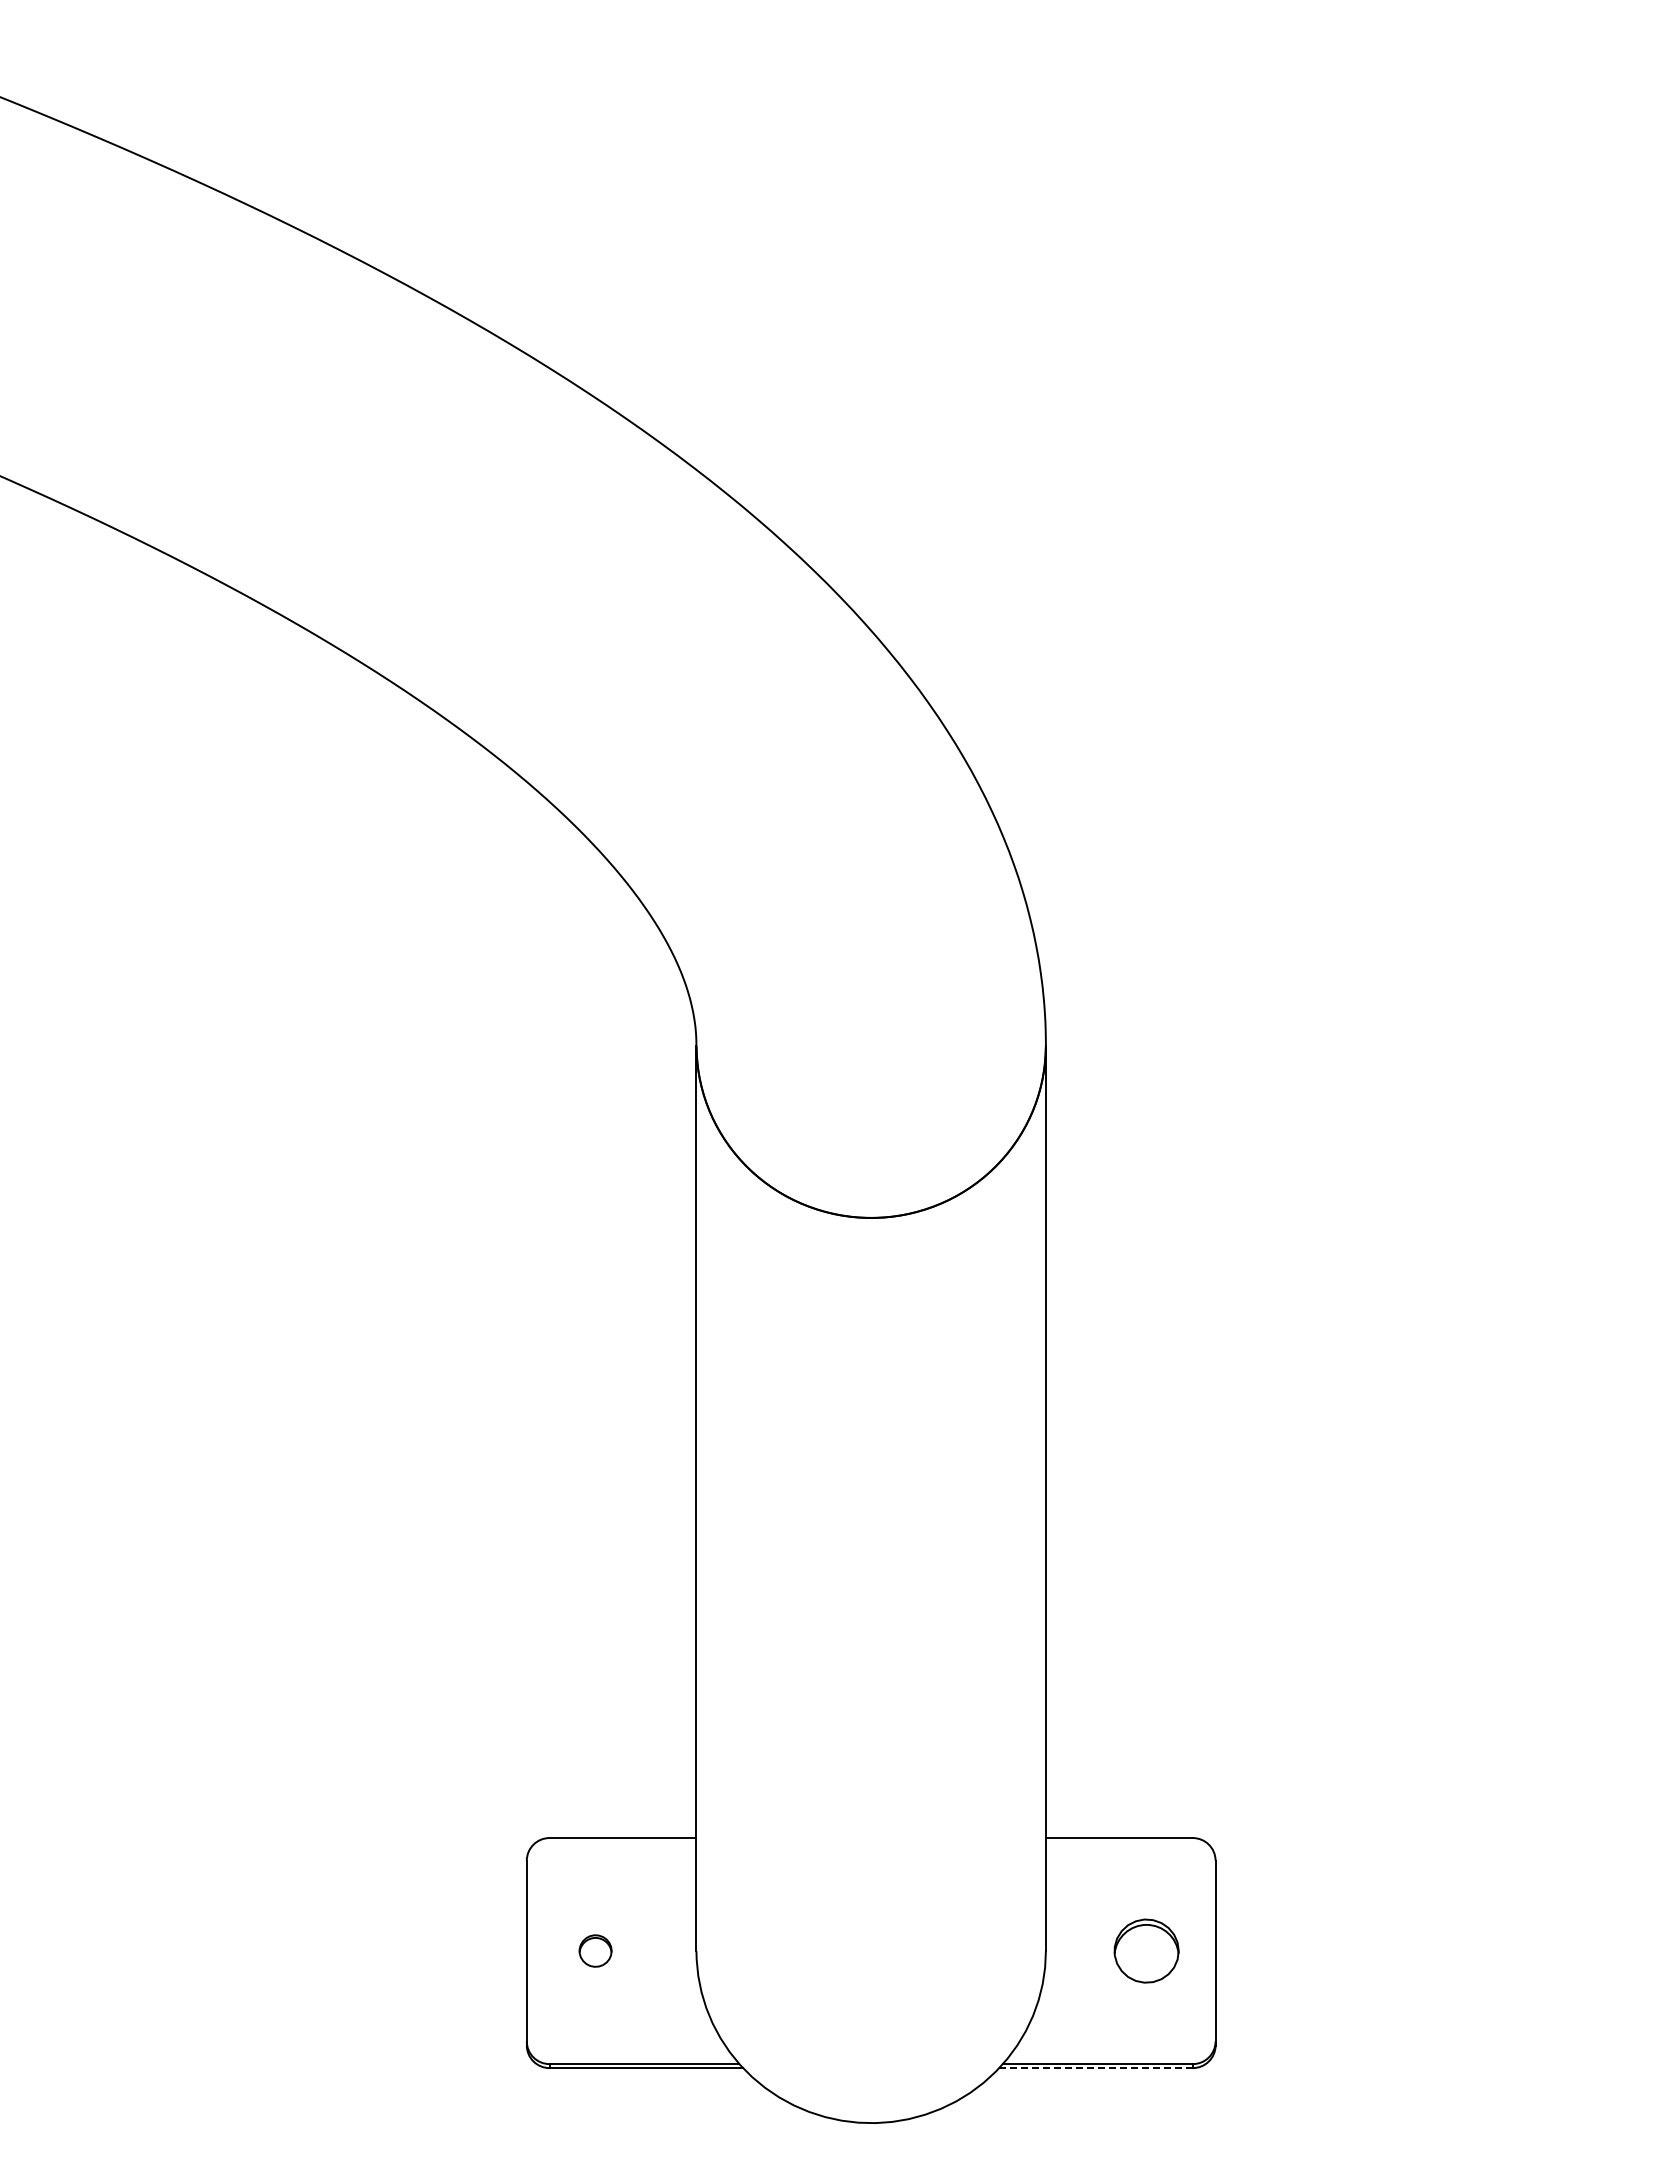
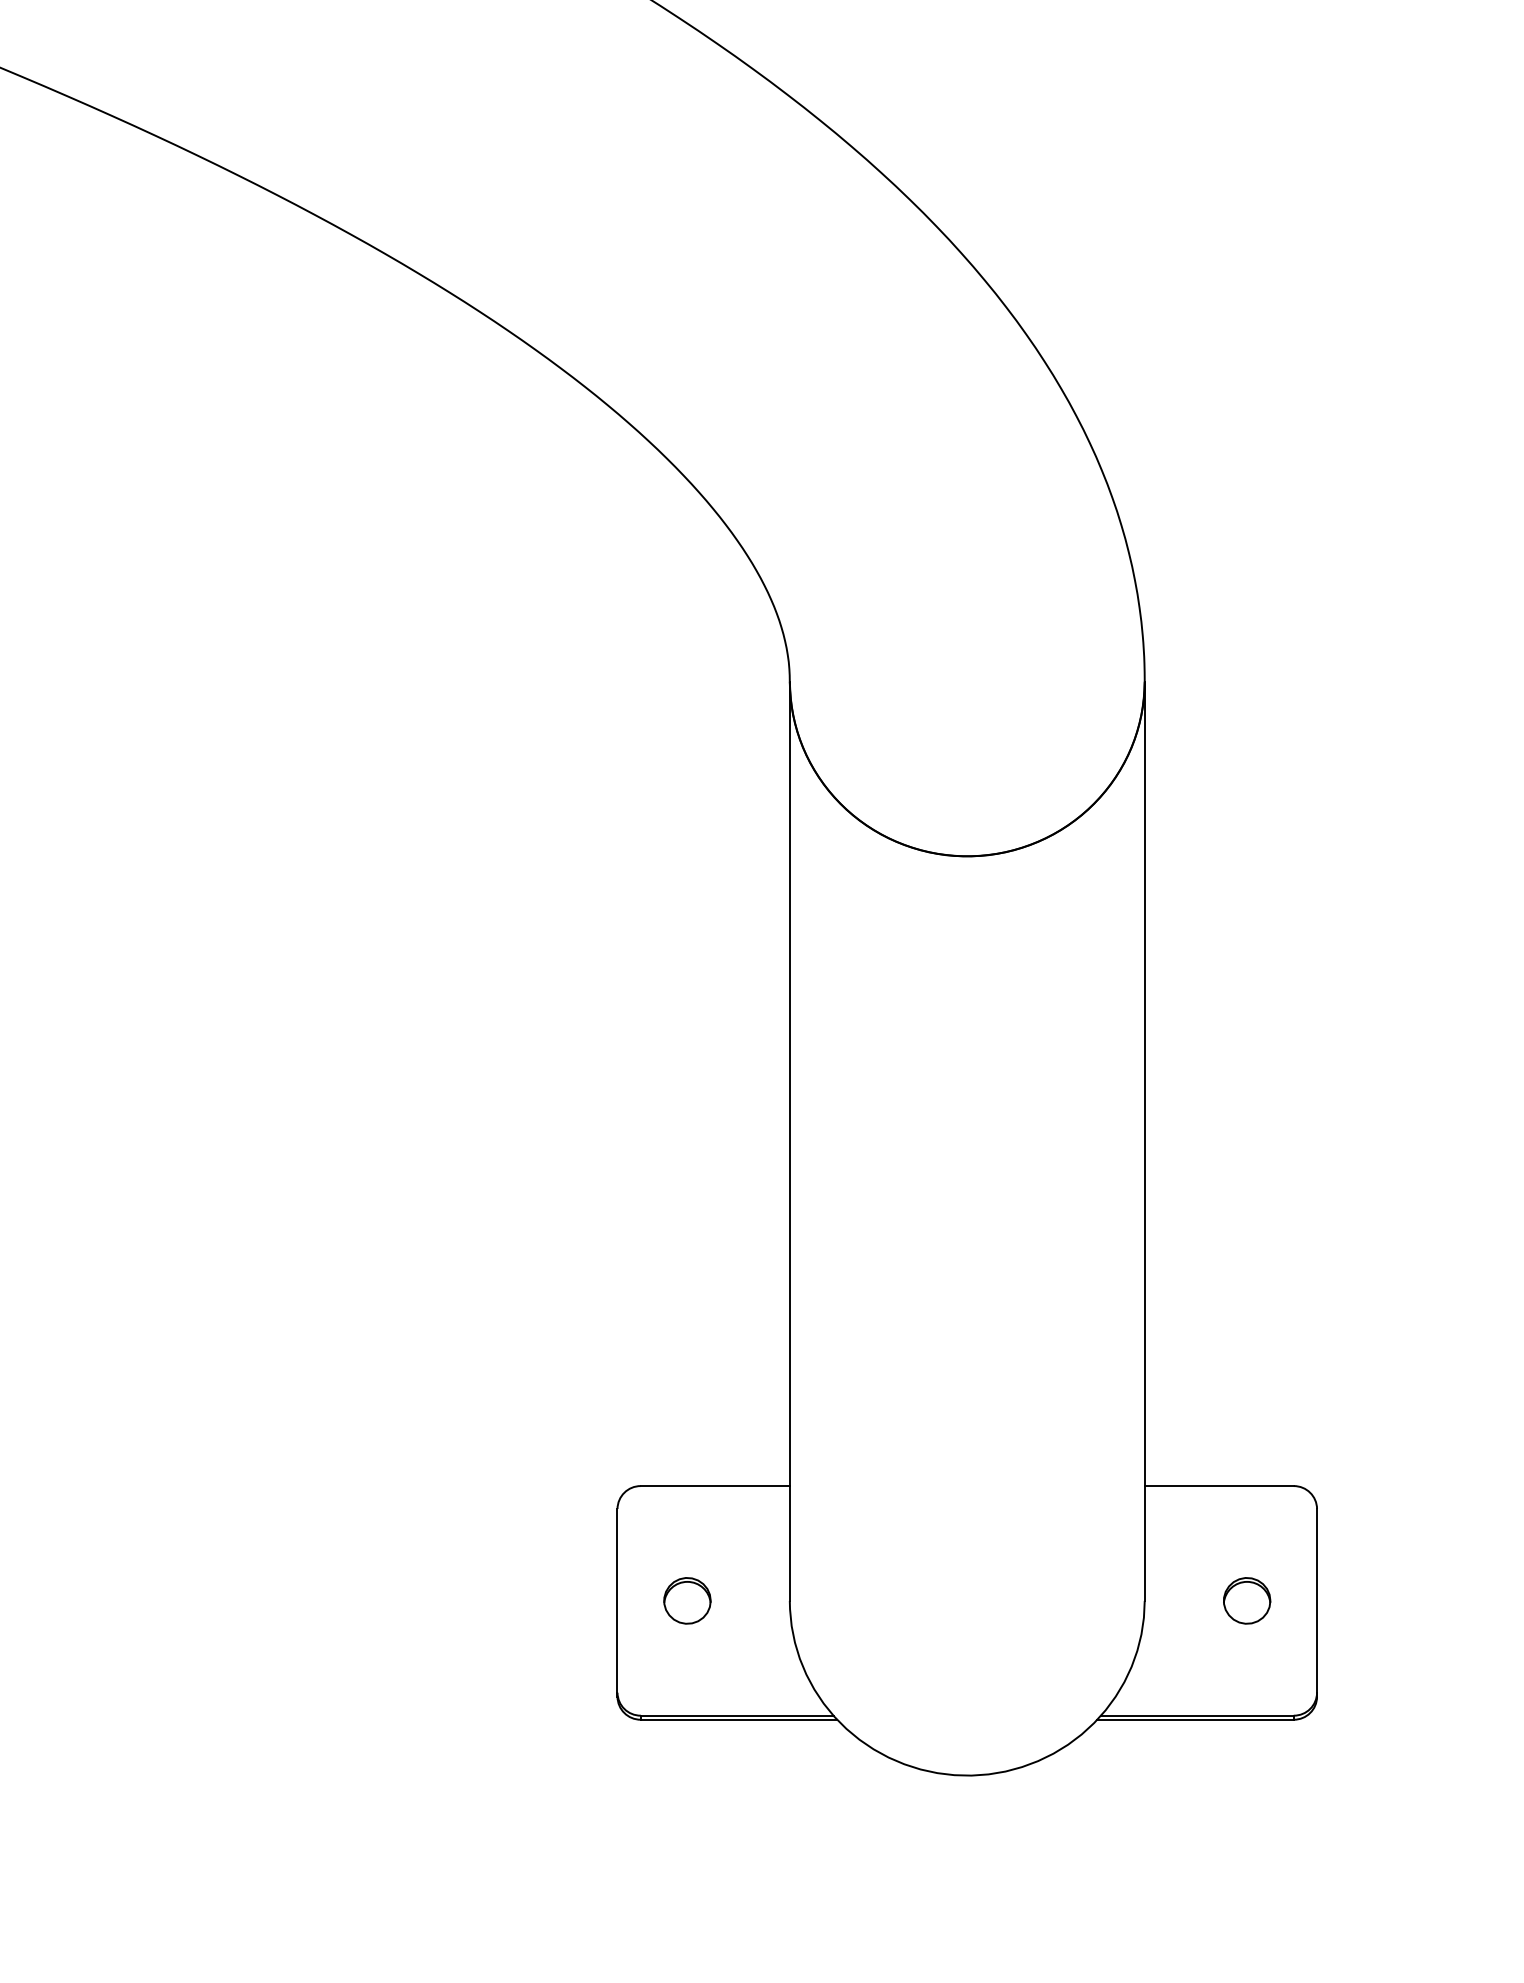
part: (595, 1950) -> (687, 1600), size x1.43
part: (1146, 1950) -> (1246, 1600), size x0.71
line: (1095, 2068) -> (1195, 1720), dashed -> solid

